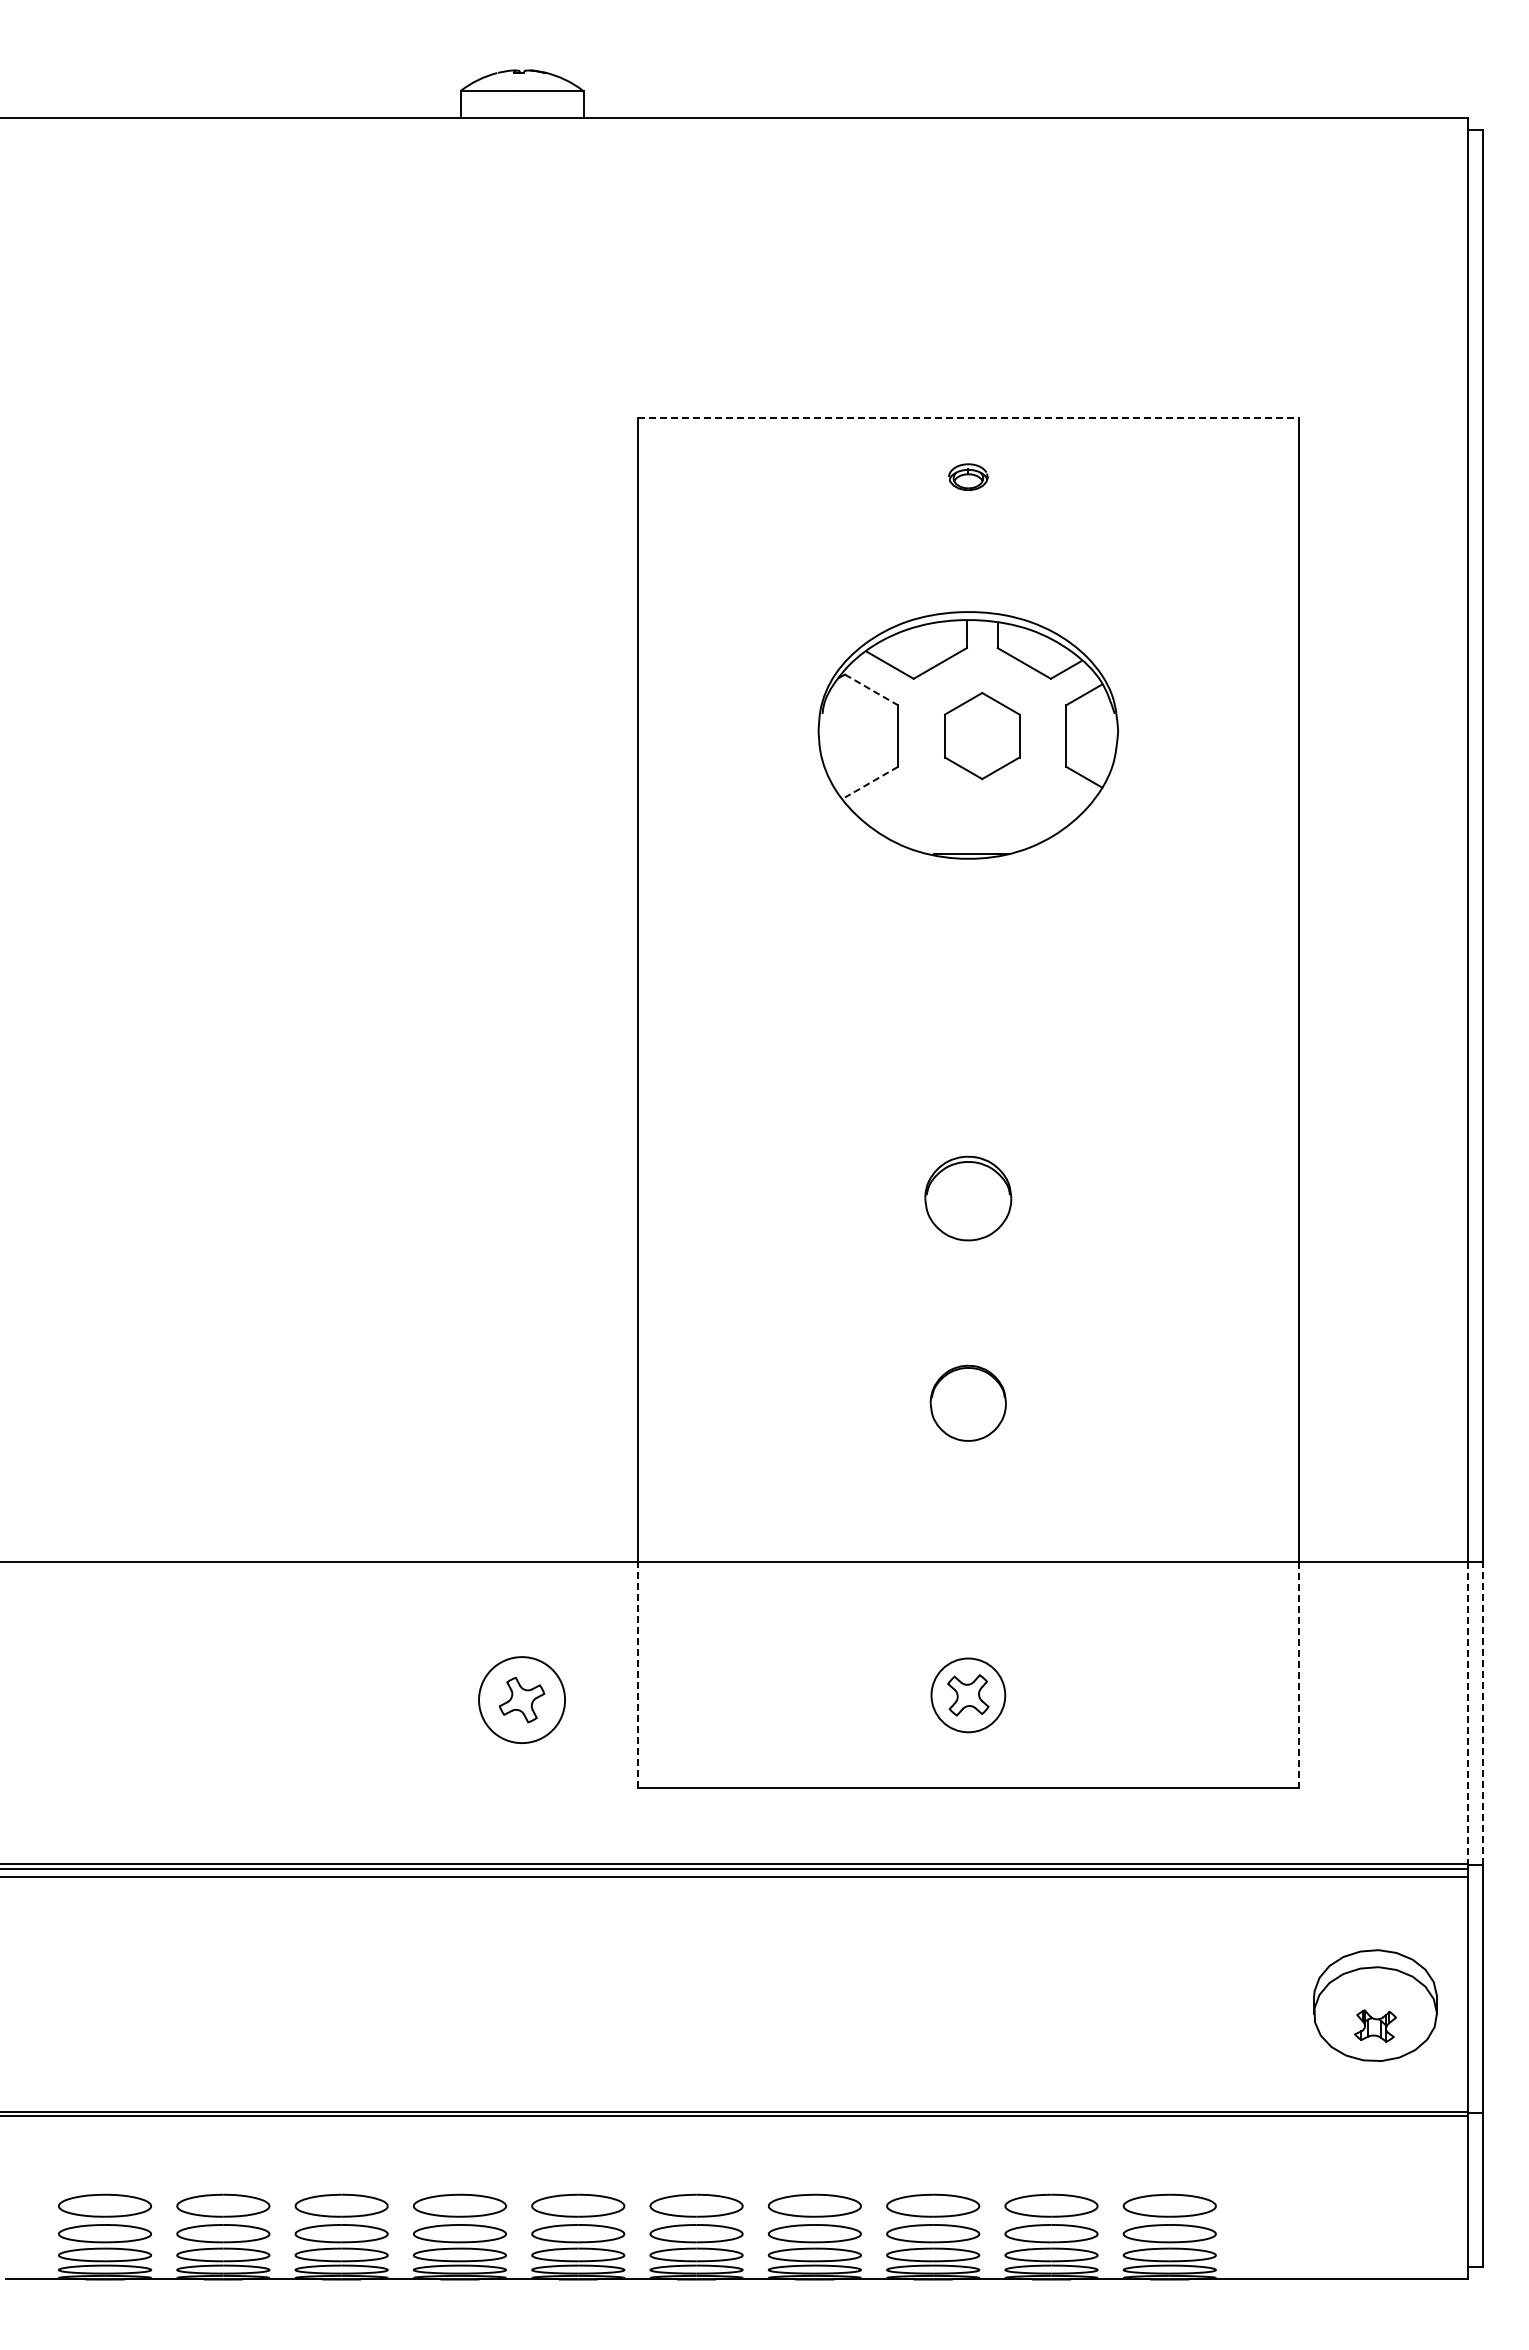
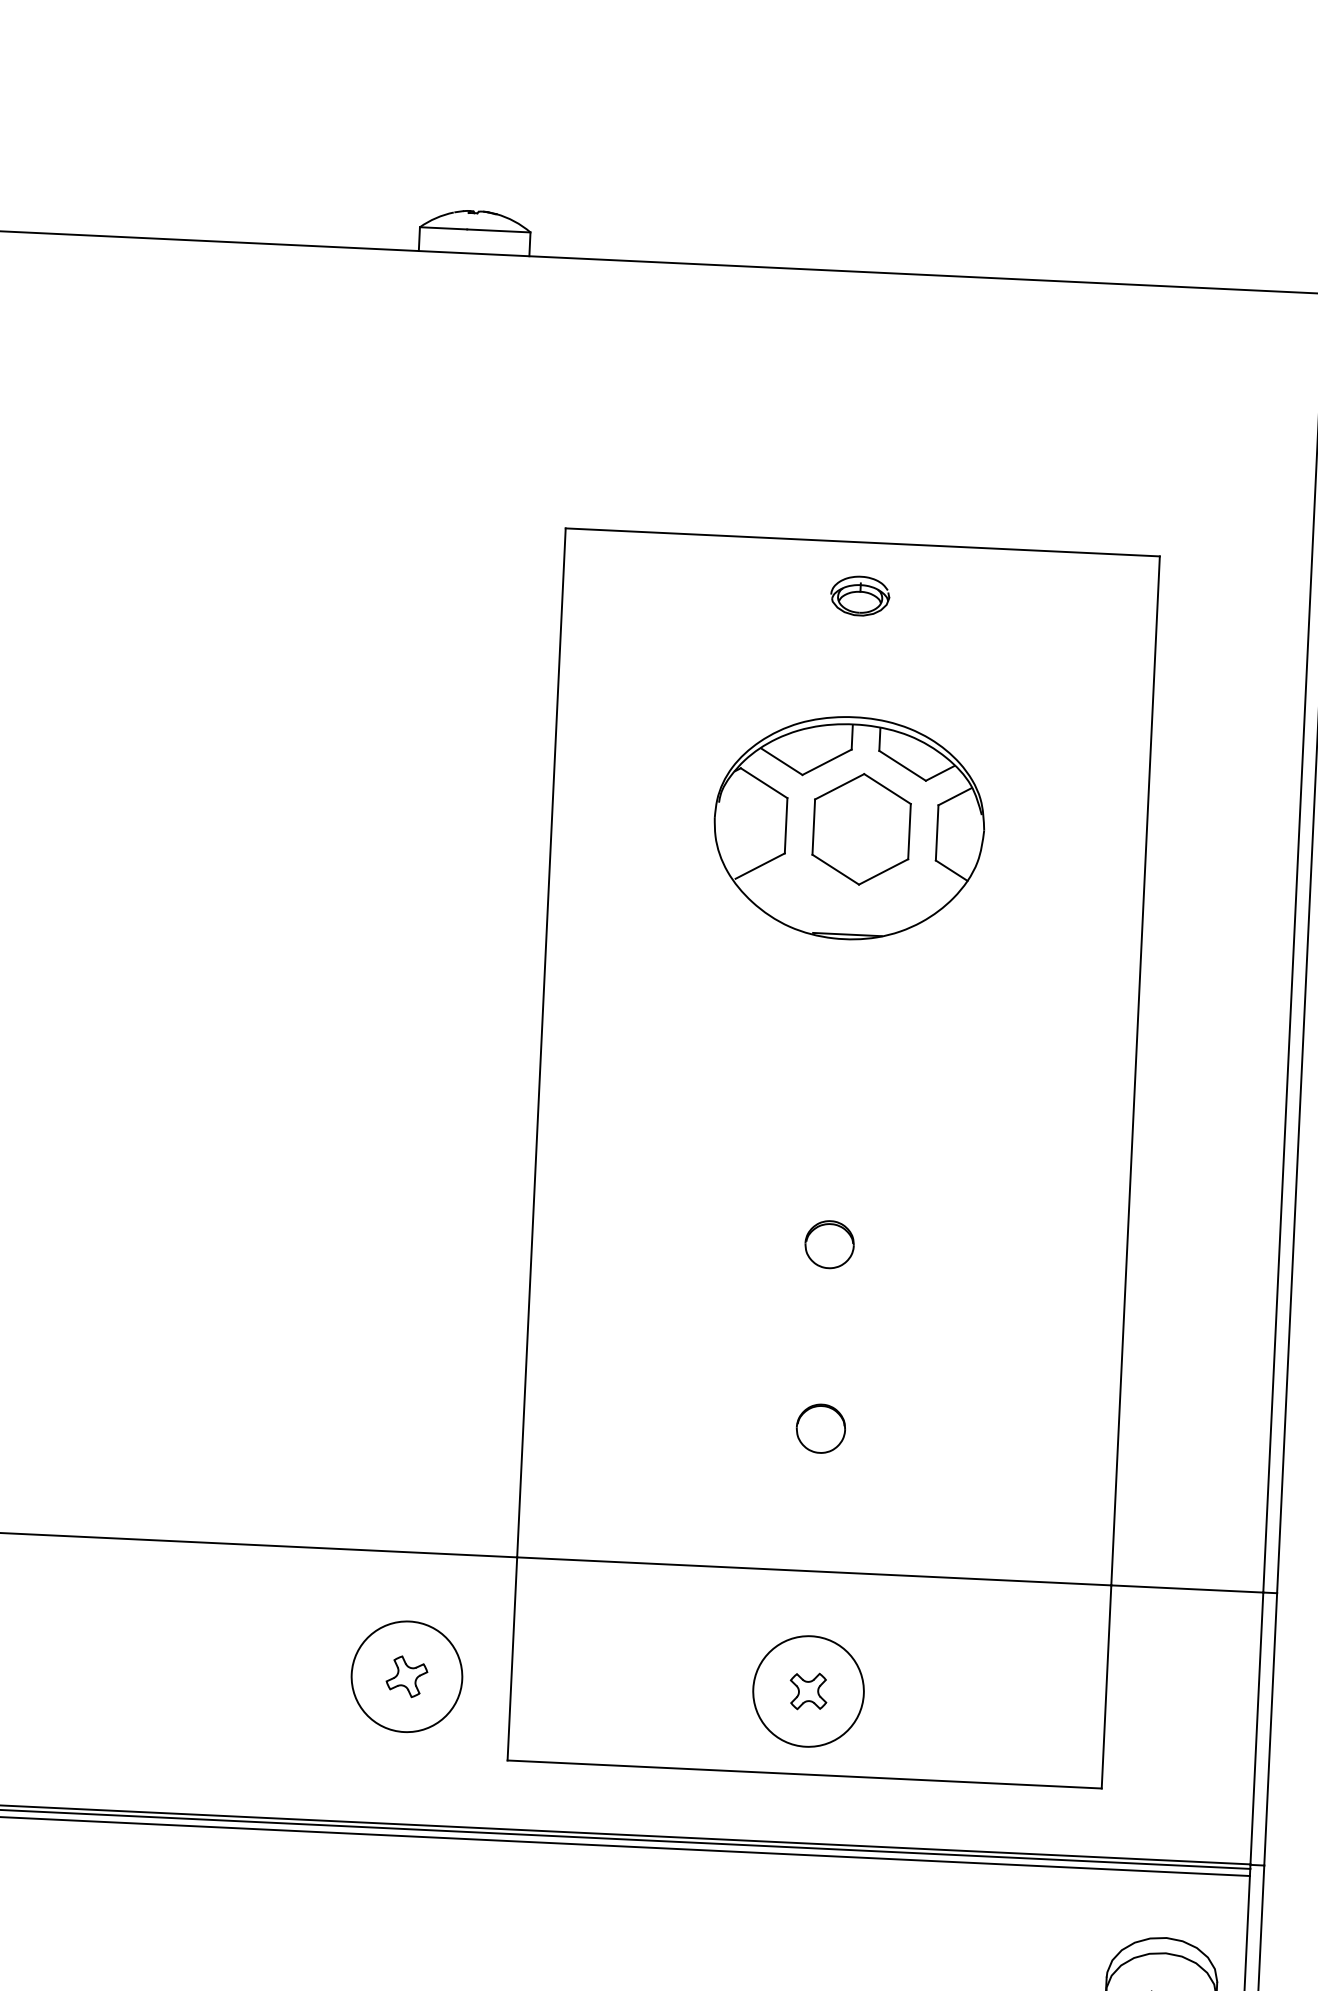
line: (968, 417) -> (862, 542), dashed -> solid
part: (968, 476) -> (860, 595), size x1.67
line: (871, 689) -> (764, 782), dashed -> solid
part: (982, 735) -> (861, 828), size x1.43
line: (871, 782) -> (760, 866), dashed -> solid
part: (968, 1198) -> (829, 1244), size x0.62
part: (968, 1402) -> (821, 1428), size x0.71
line: (638, 1674) -> (512, 1658), dashed -> solid
line: (1298, 1674) -> (1106, 1686), dashed -> solid
circle: (967, 1694) -> (807, 1690), size x1.67
circle: (521, 1699) -> (406, 1676), size x1.43
line: (1483, 1712) -> (1271, 1728), dashed -> solid
line: (1467, 1713) -> (1256, 1728), dashed -> solid

